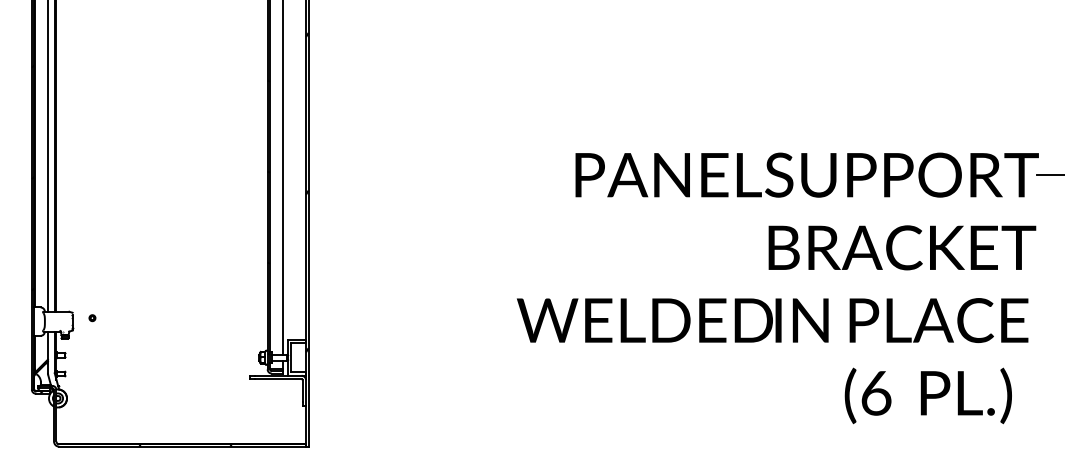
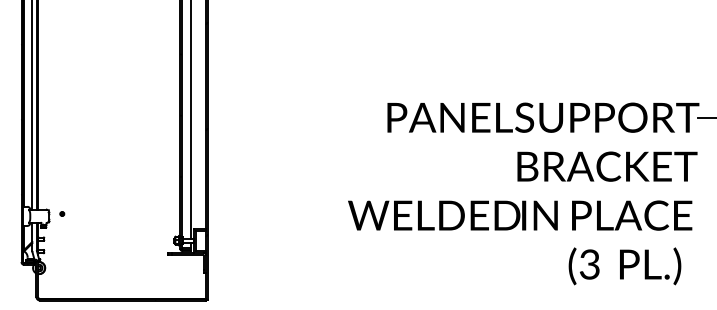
text: (875, 393) -> (589, 264), (6 -> (3

